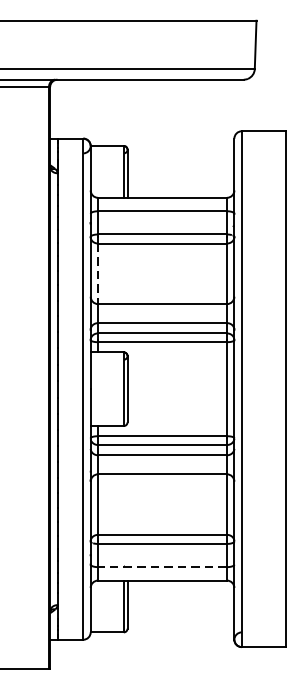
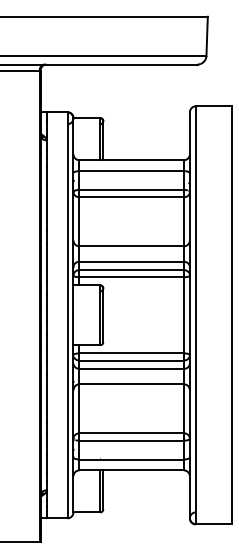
line: (98, 273) -> (79, 221), dashed -> solid
line: (162, 567) -> (131, 459), dashed -> solid

